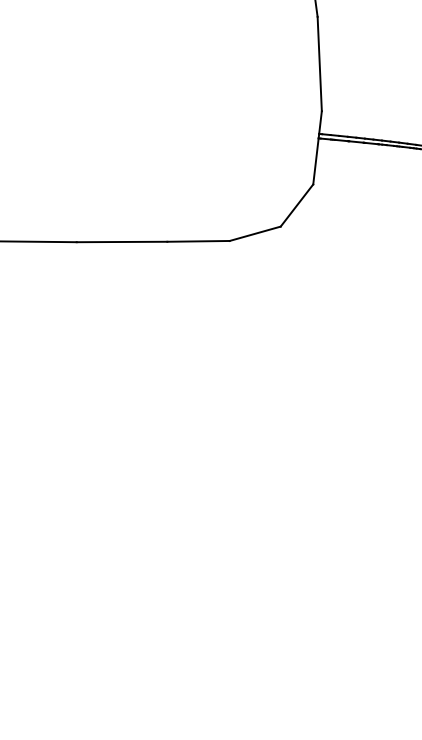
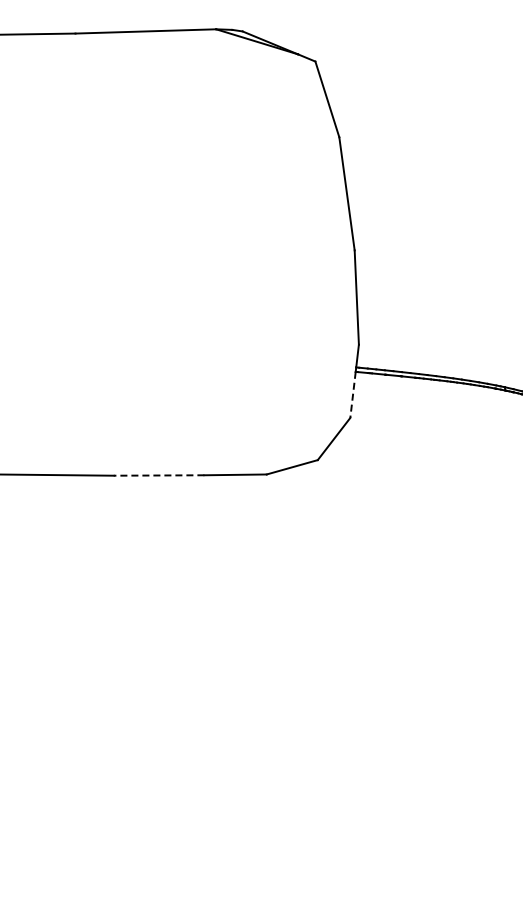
line: (315, 162) -> (352, 395), solid -> dashed
line: (121, 242) -> (158, 475), solid -> dashed

